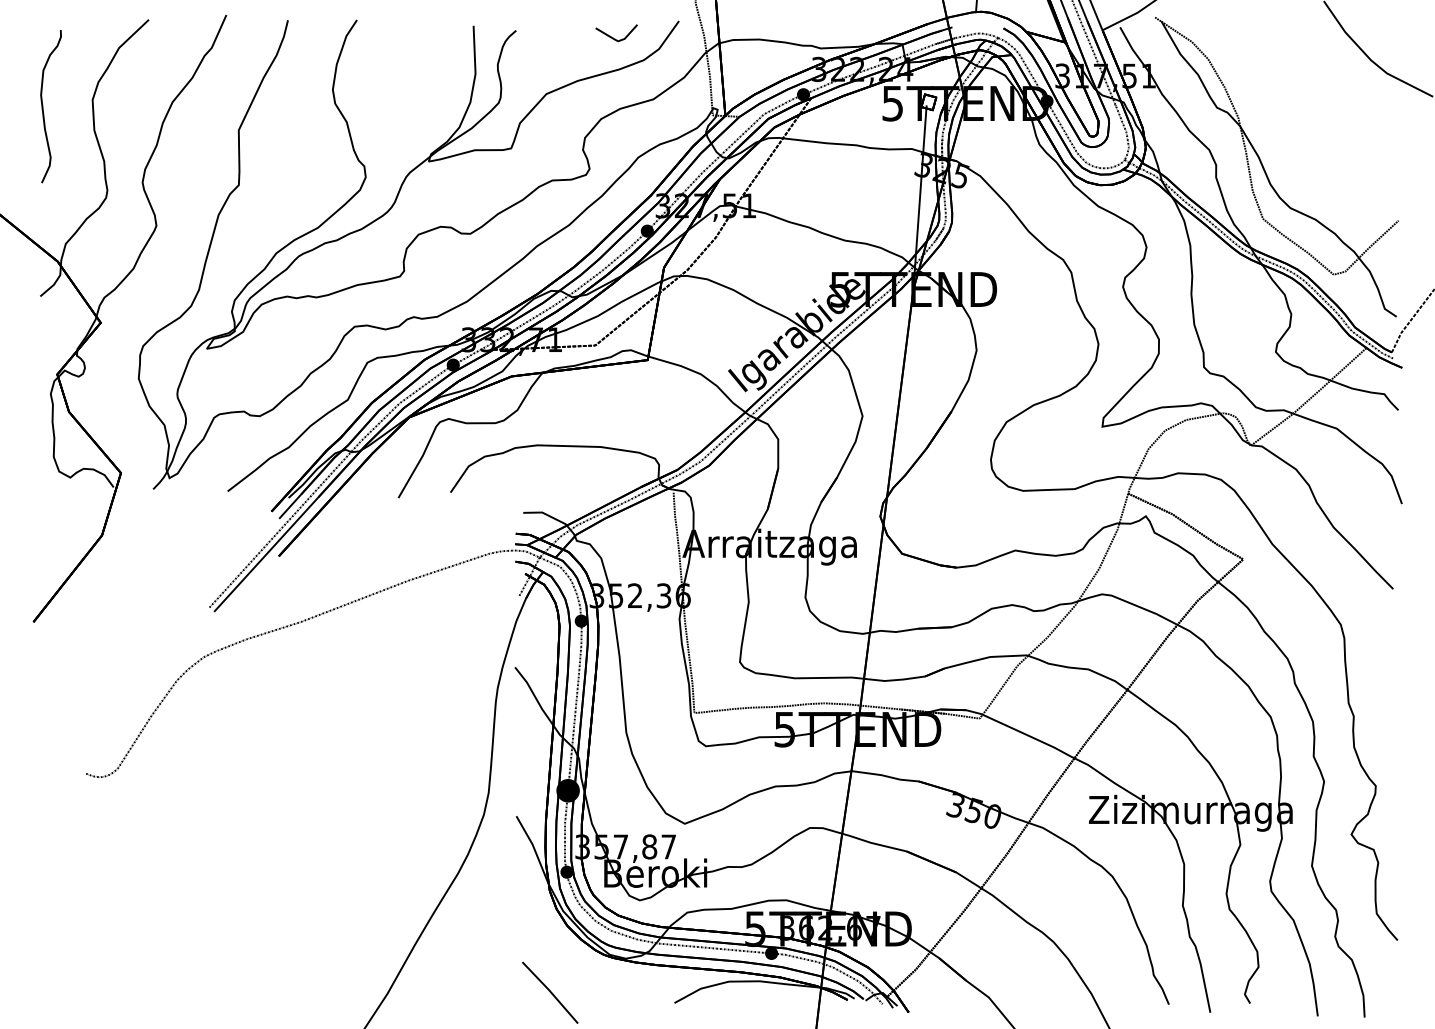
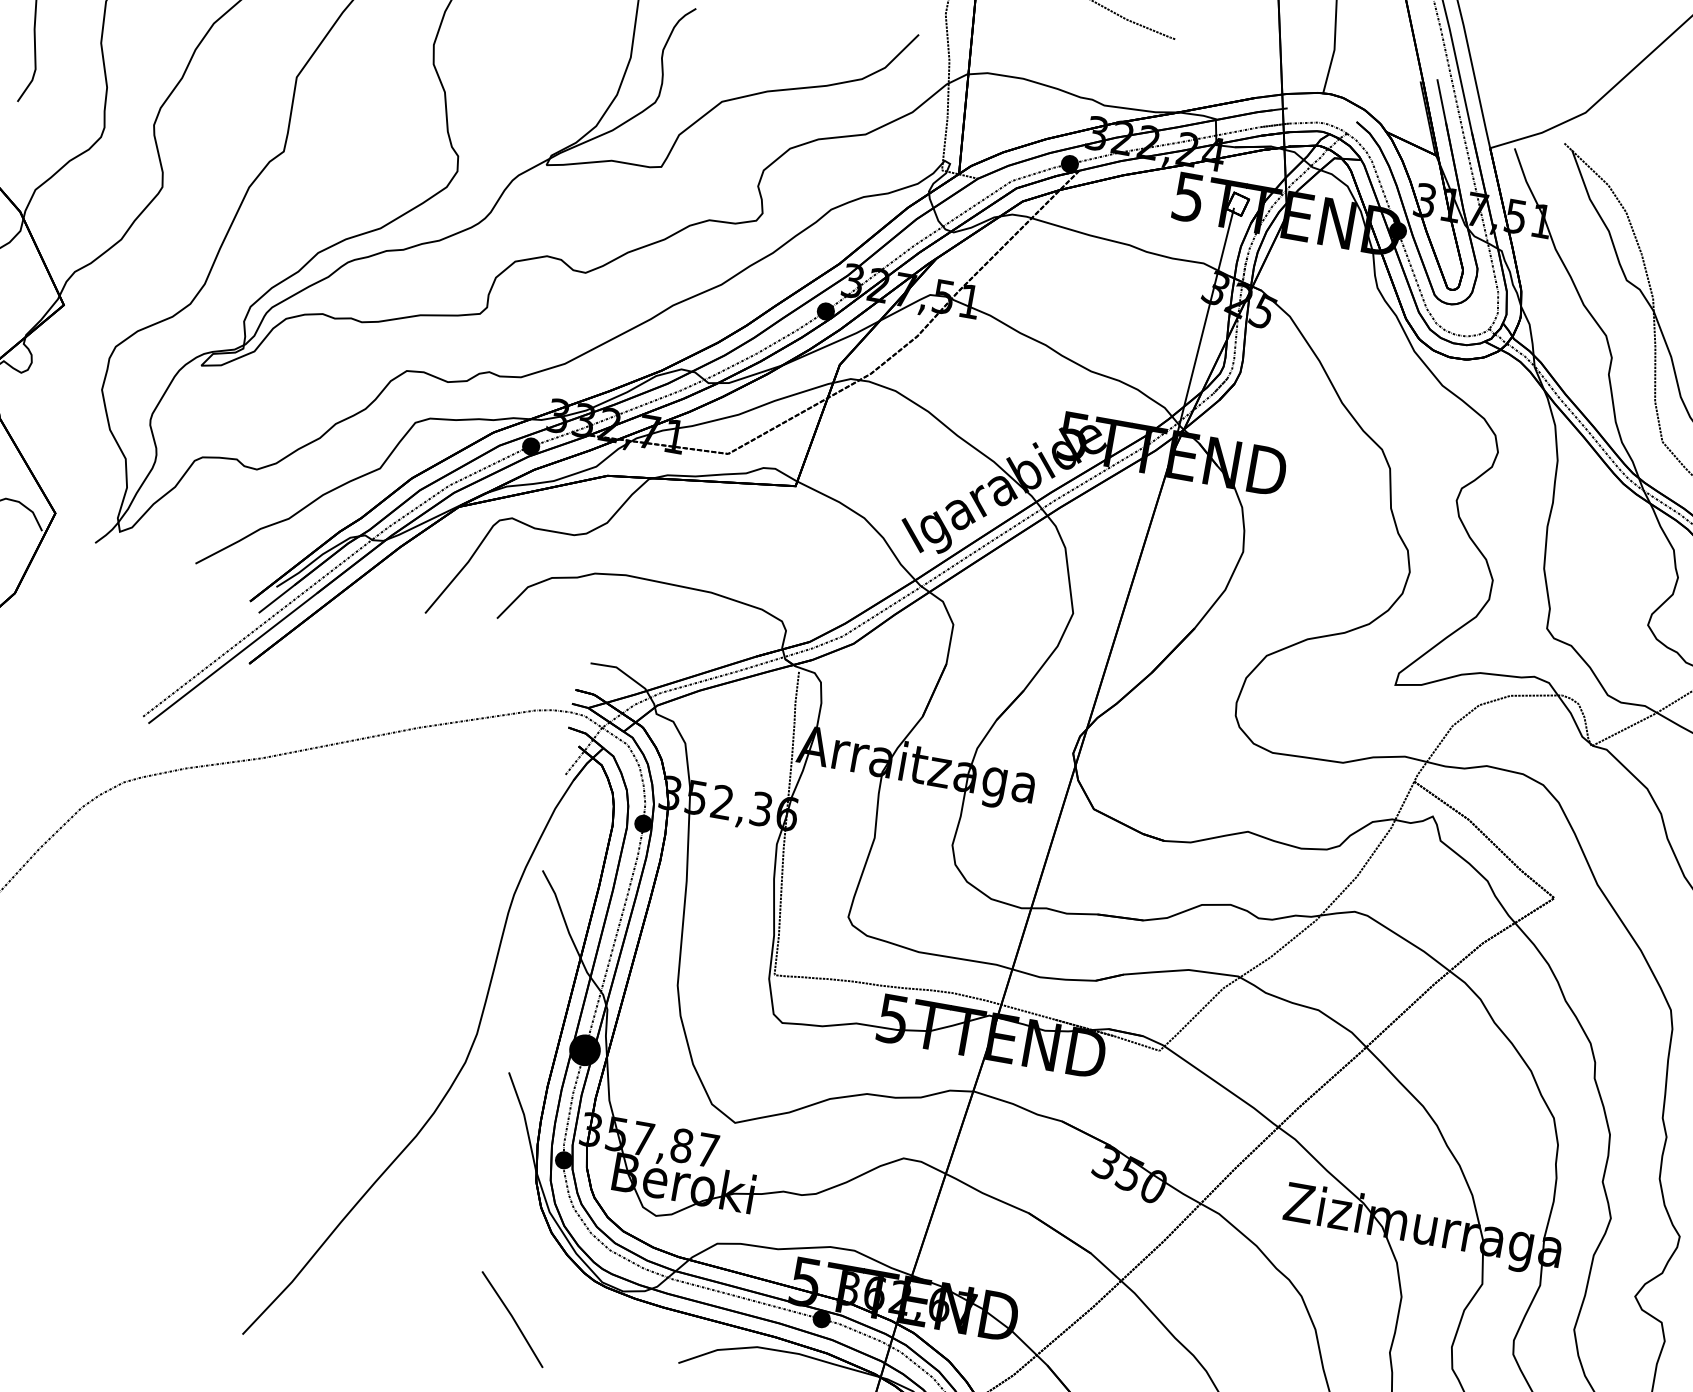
part: (616, 33) -> (831, 36), removed

